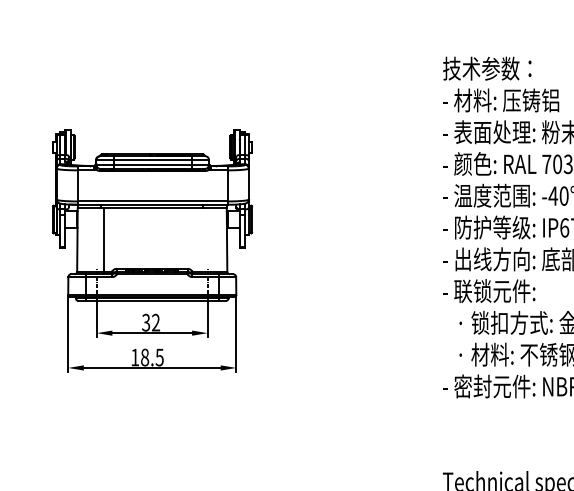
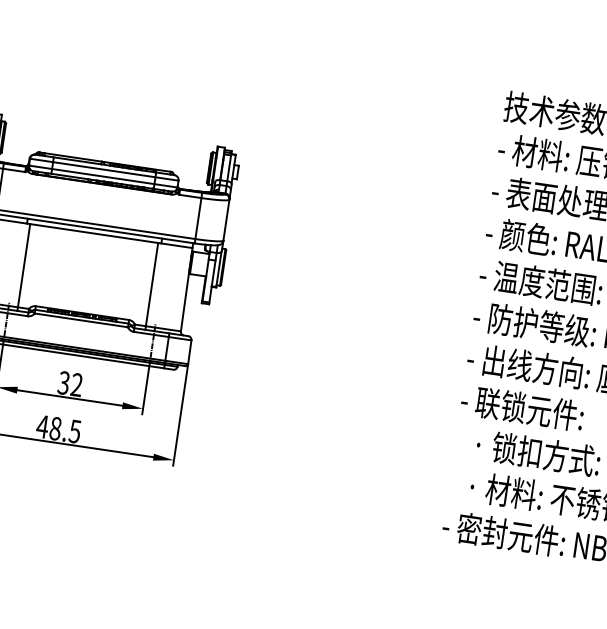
line: (200, 241) -> (151, 286), added
text: (134, 357) -> (41, 426), 18.5 -> 48.5

